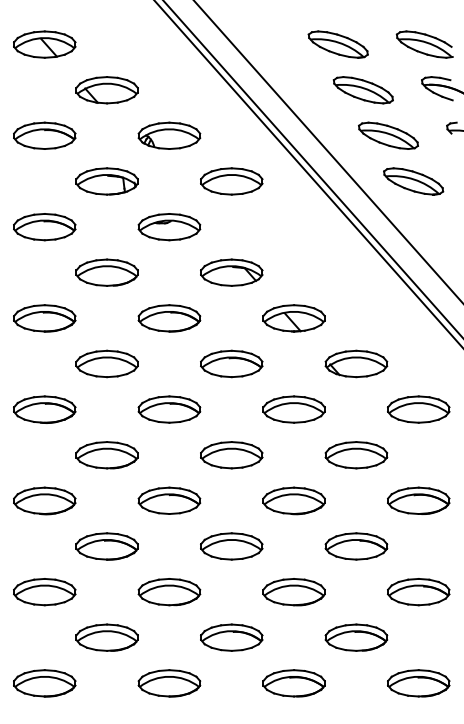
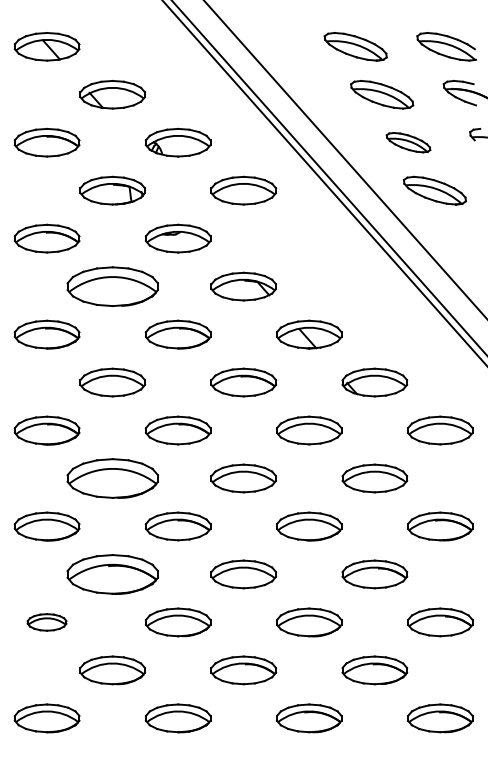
part: (388, 135) -> (408, 142), size x0.7
part: (106, 272) -> (112, 286), size x1.4
part: (106, 455) -> (112, 478), size x1.4
part: (106, 546) -> (112, 574), size x1.4
part: (44, 592) -> (46, 622), size x0.6

